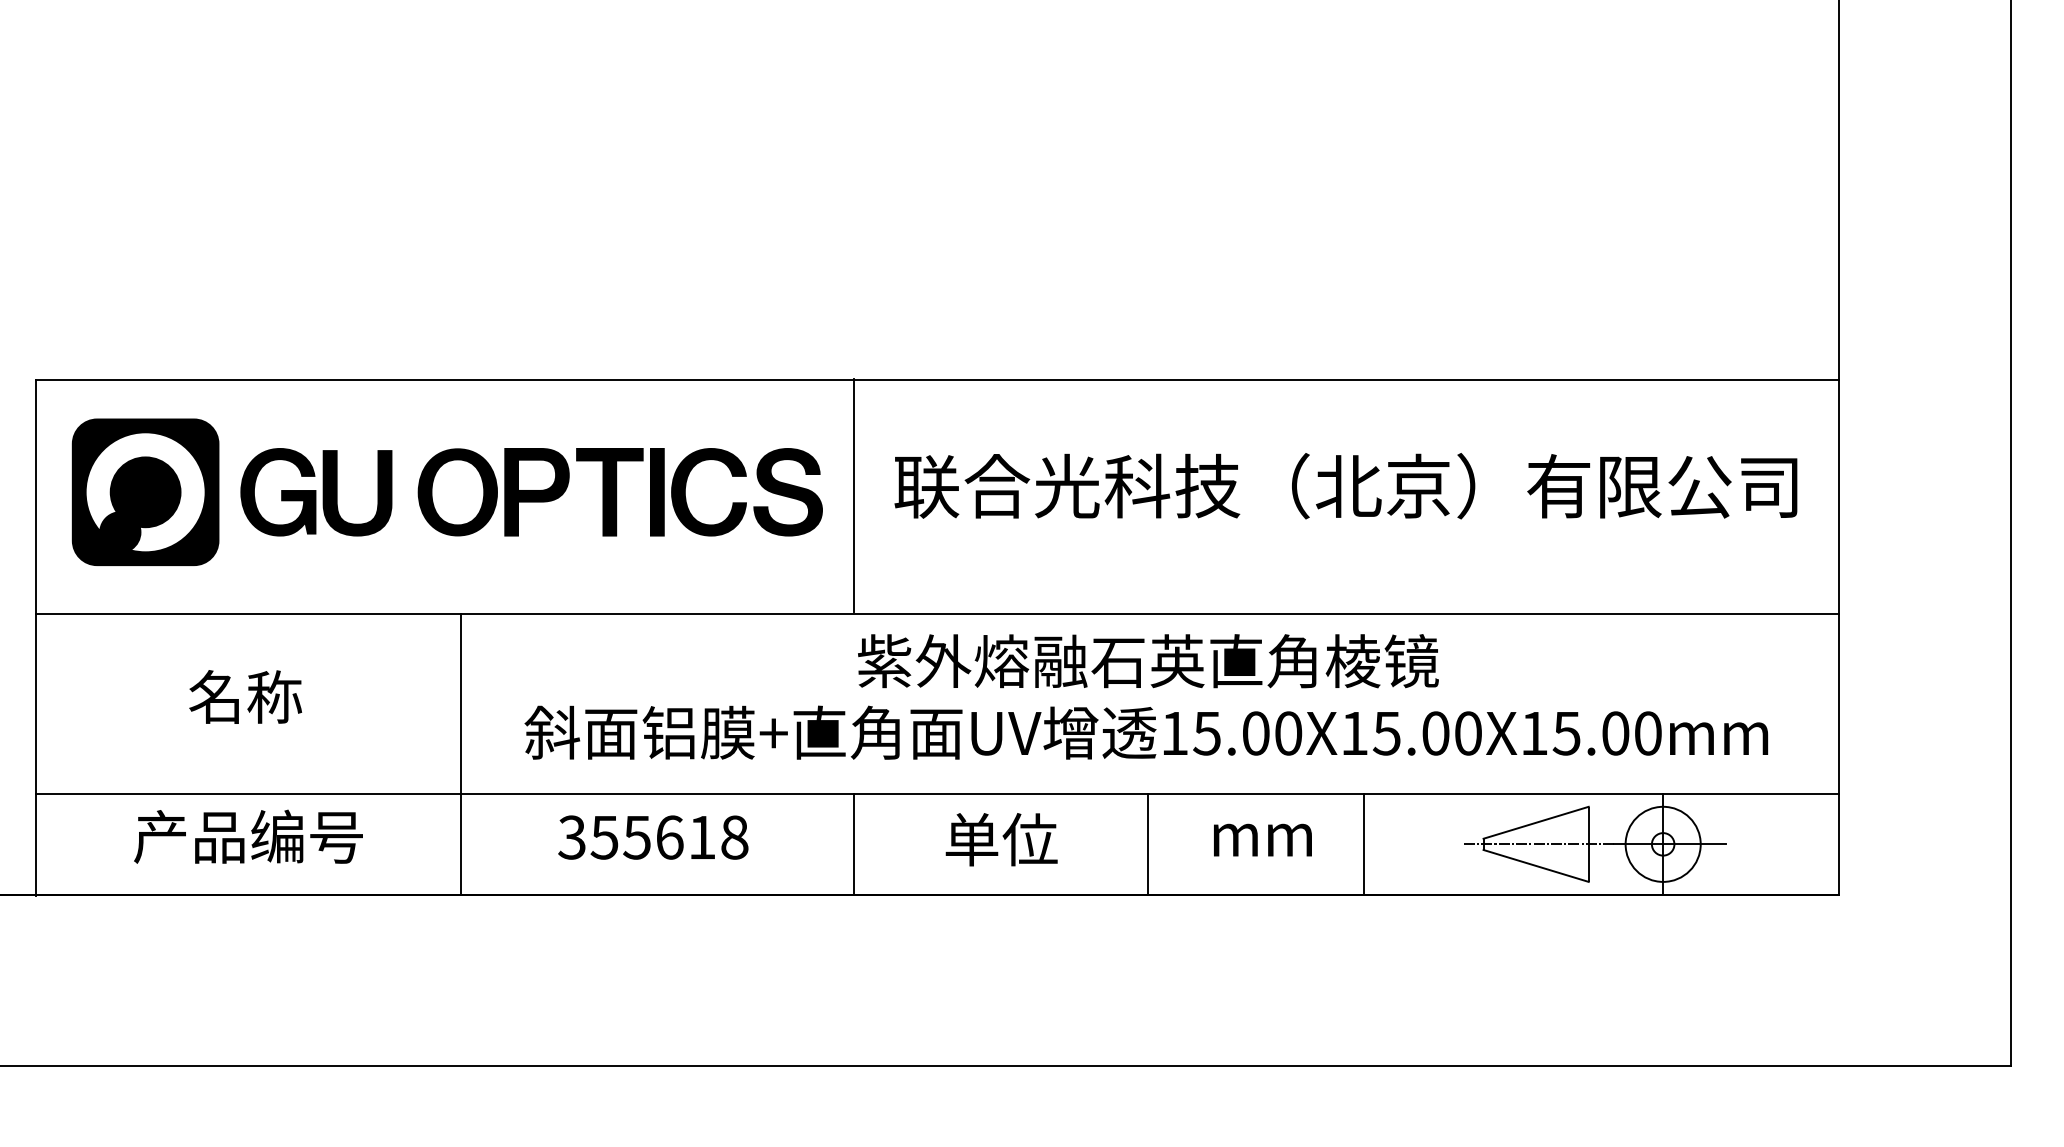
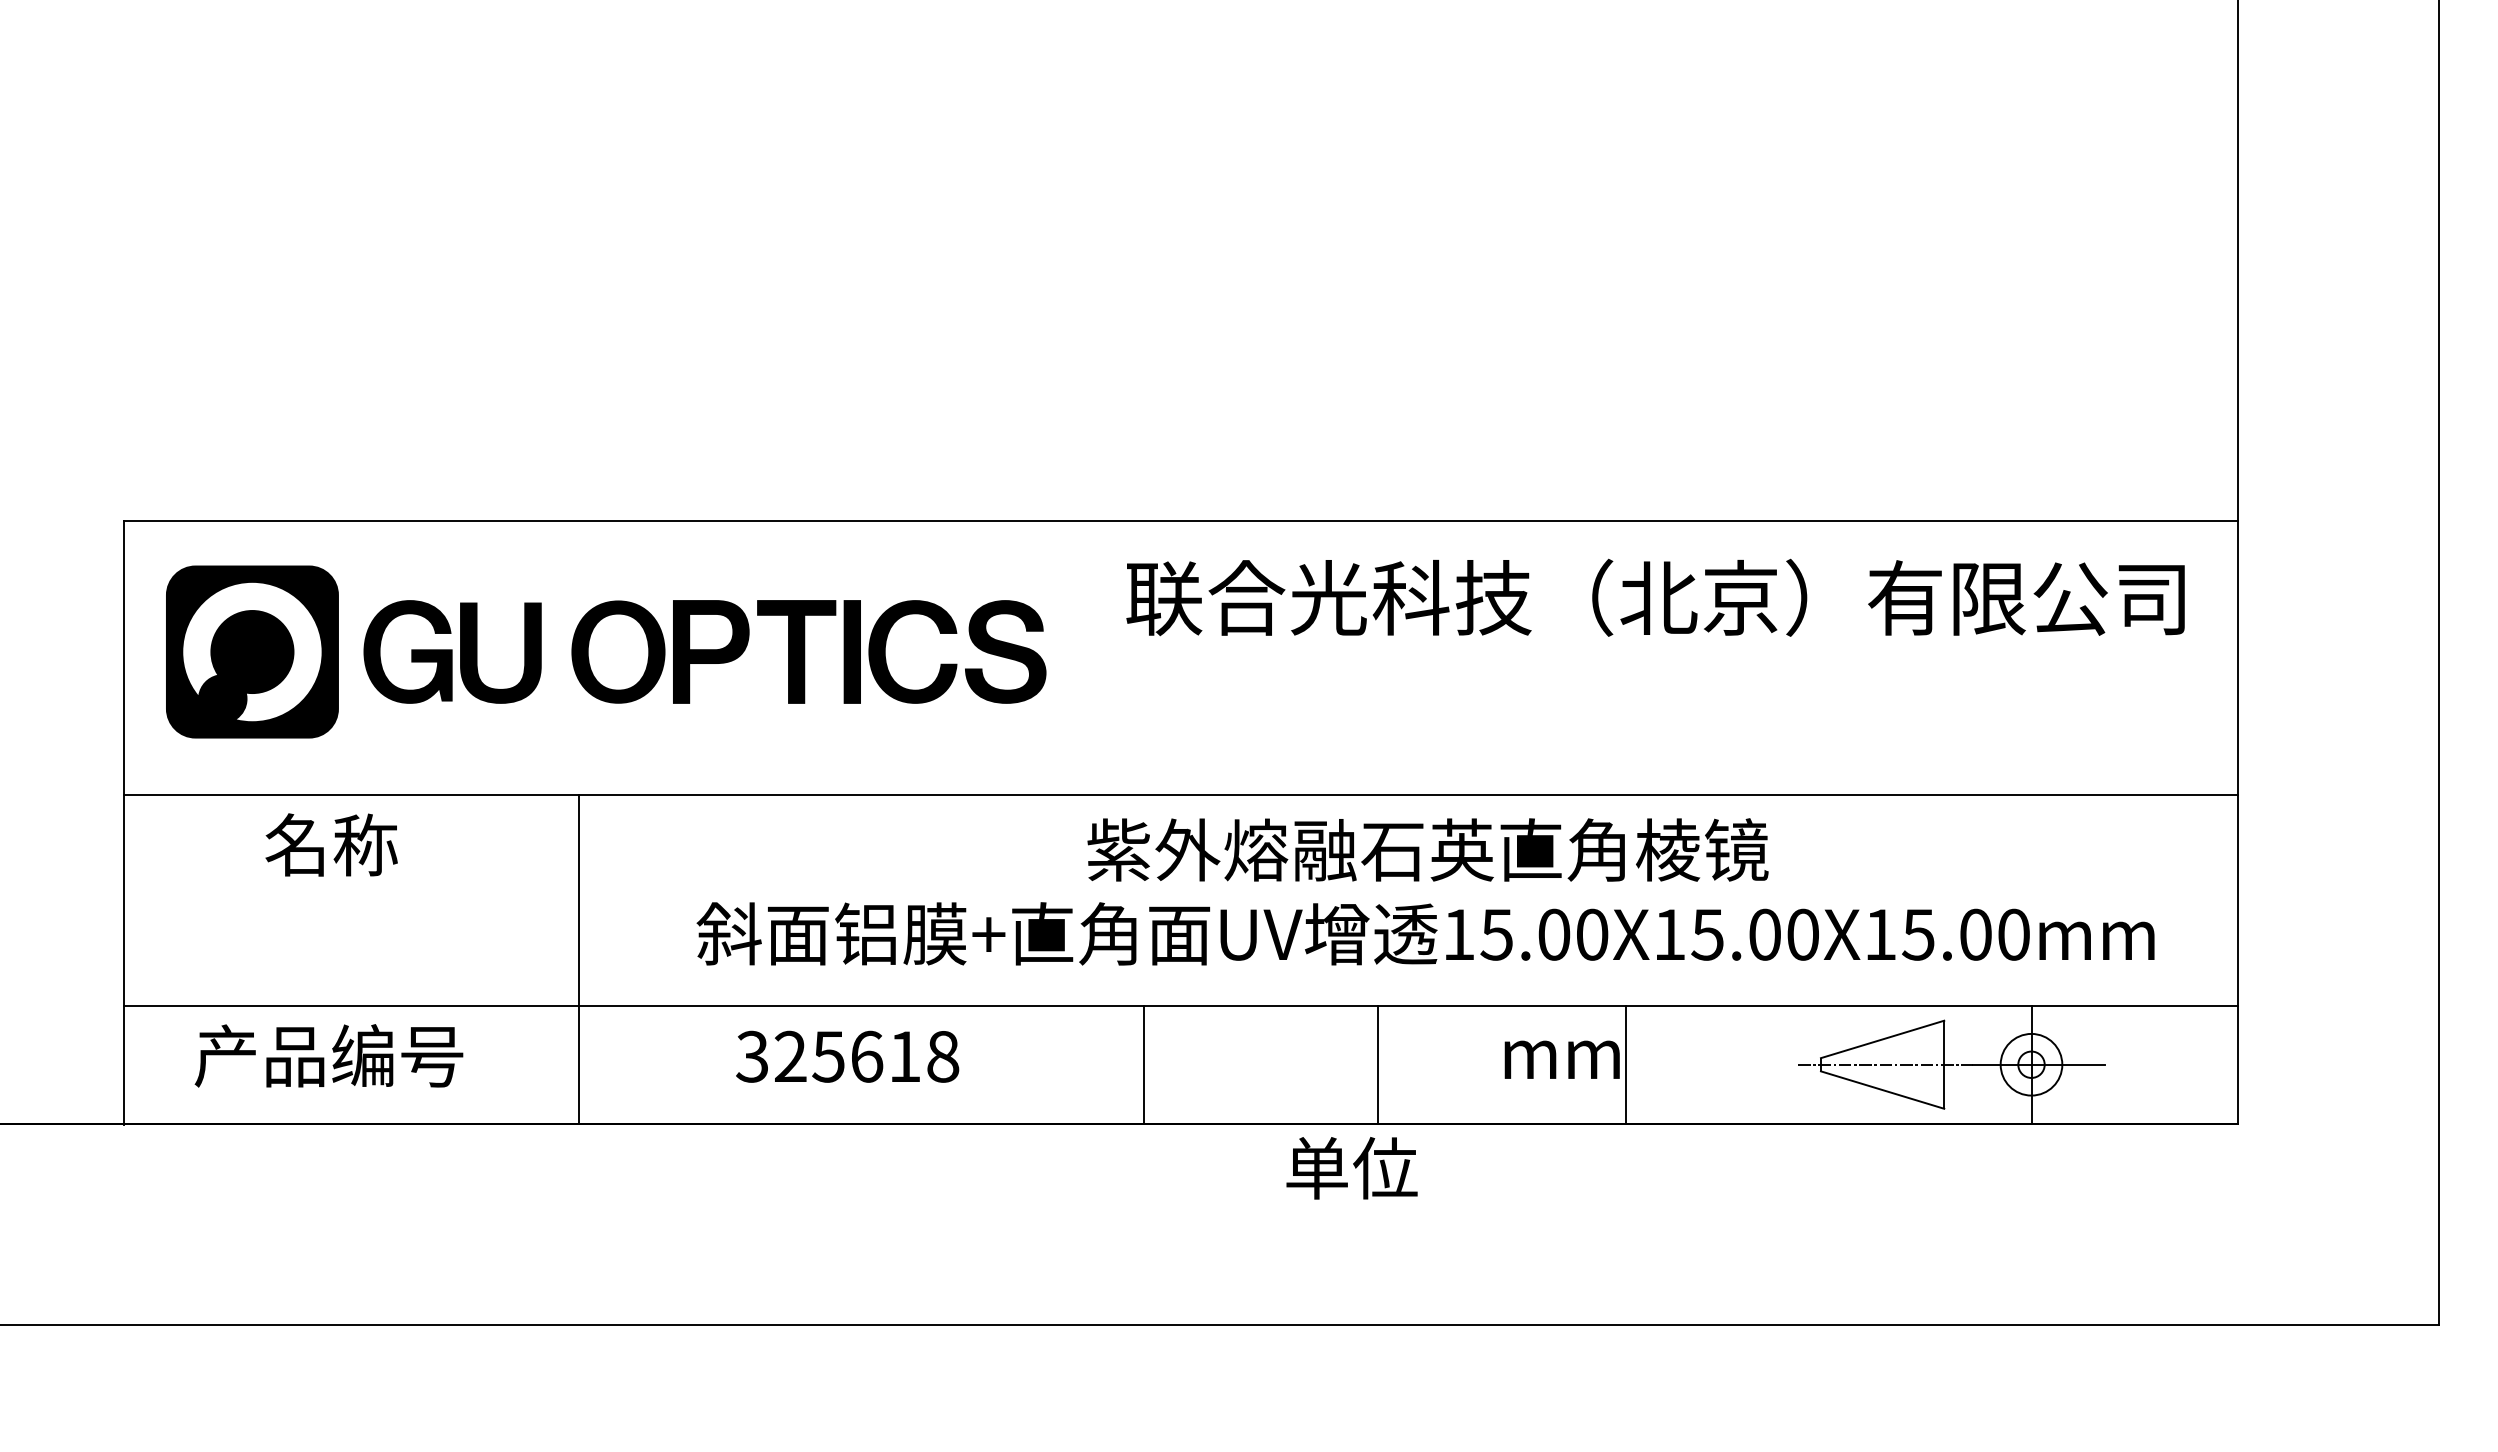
text: (1345, 485) -> (1655, 597), moved
line: (854, 495) -> (1083, 655), removed
text: (245, 696) -> (331, 844), moved
line: (461, 753) -> (578, 958), moved
text: (248, 836) -> (328, 1055), moved
text: (604, 837) -> (790, 1056), 355618 -> 325618
text: (1001, 839) -> (1351, 1168), moved
line: (854, 844) -> (1144, 1064), moved
line: (1147, 844) -> (1378, 1064), moved
line: (1363, 844) -> (1626, 1064), moved
circle: (1663, 844) -> (2031, 1064), size x0.7

